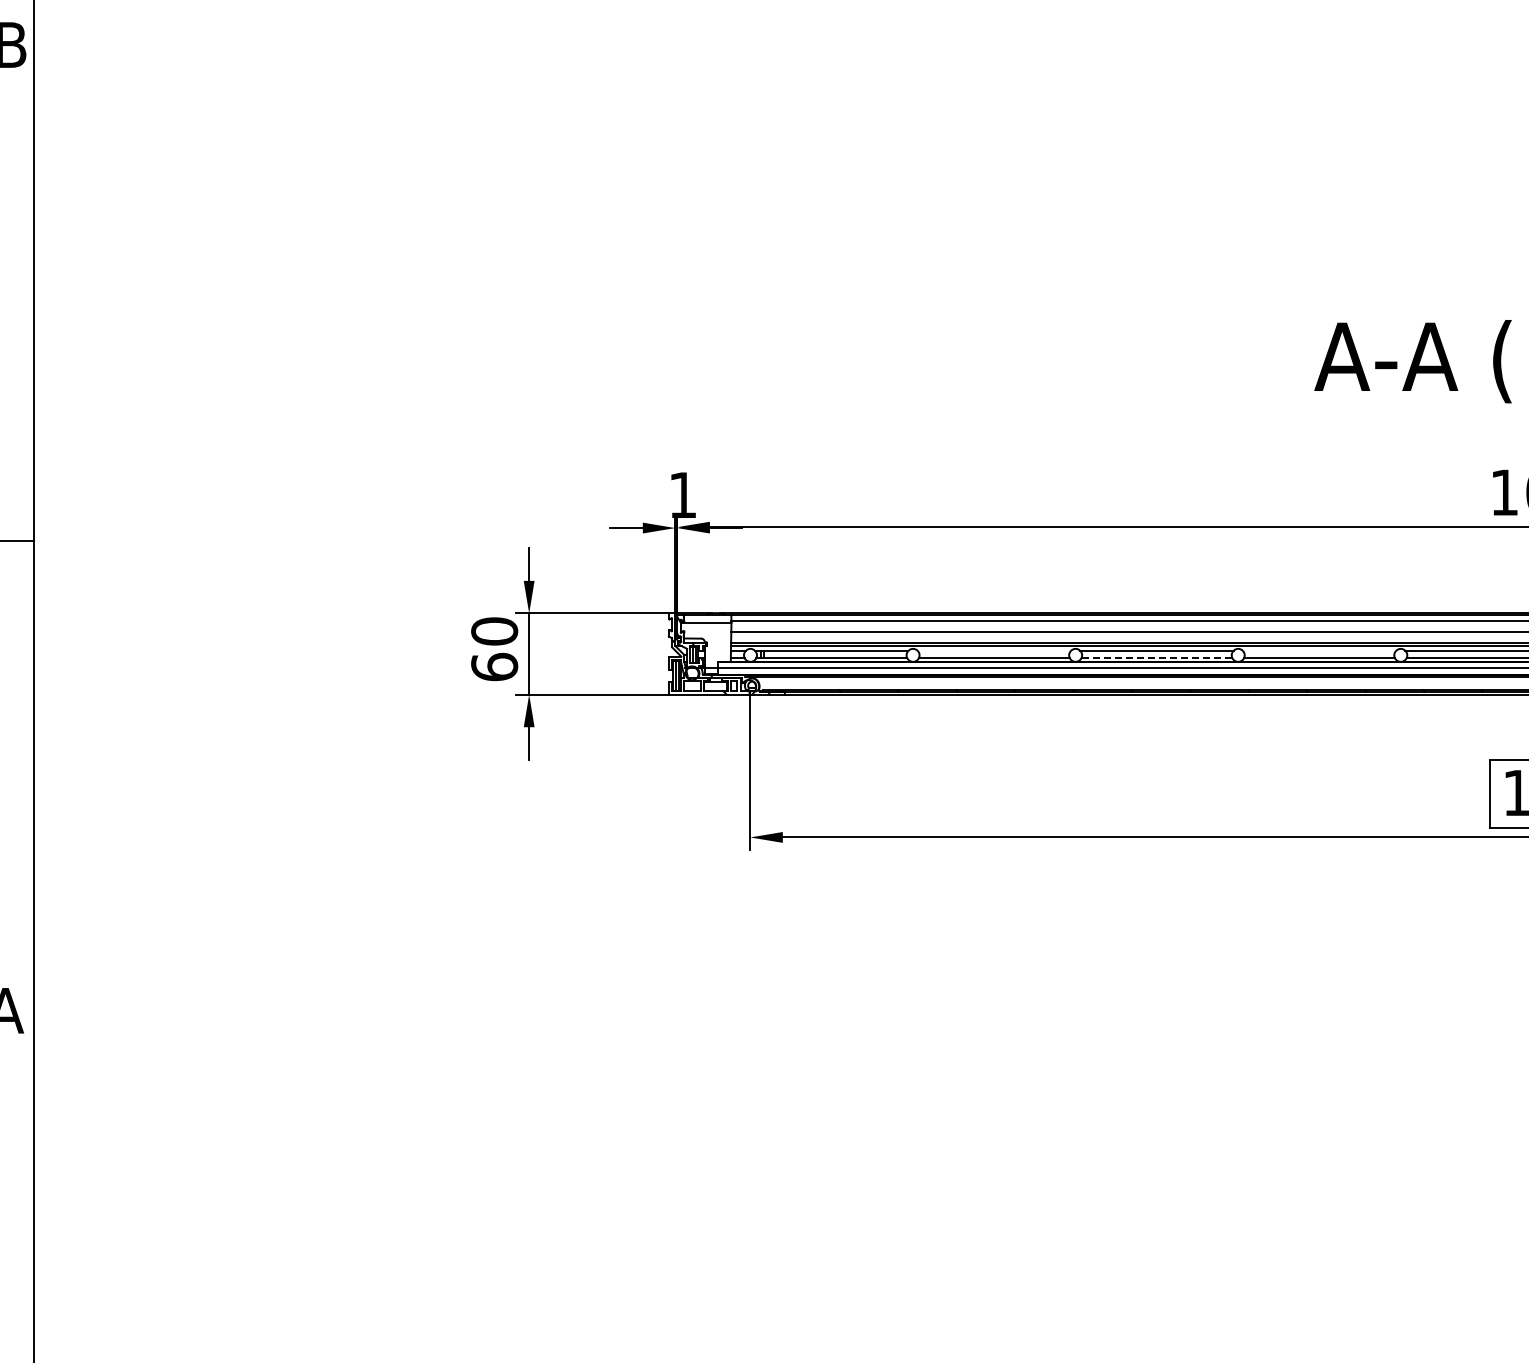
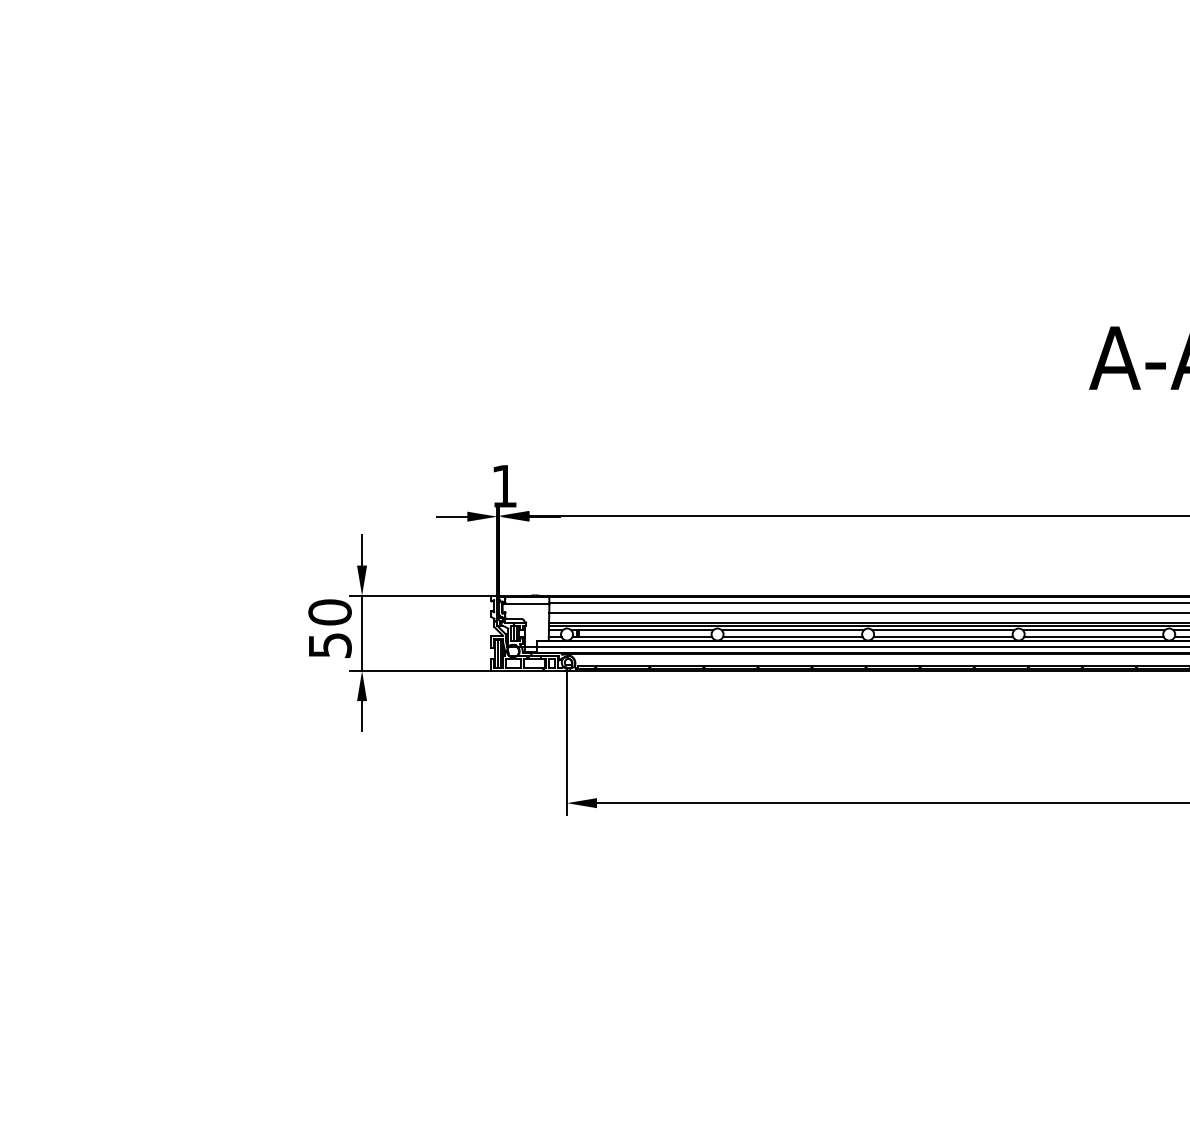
line: (994, 650) -> (792, 630), added
line: (1319, 650) -> (1093, 630), added
line: (1156, 657) -> (942, 636), dashed -> solid
text: (494, 666) -> (329, 644), 60 -> 50

